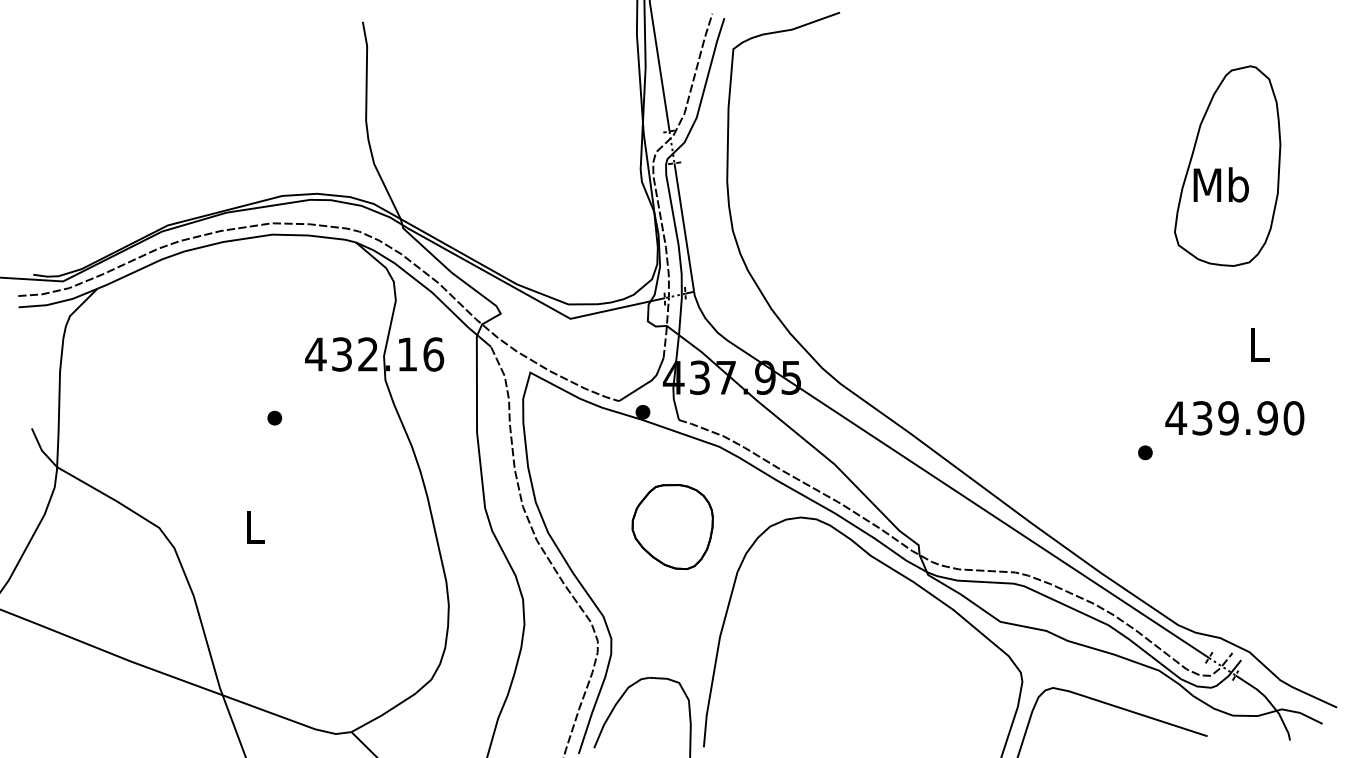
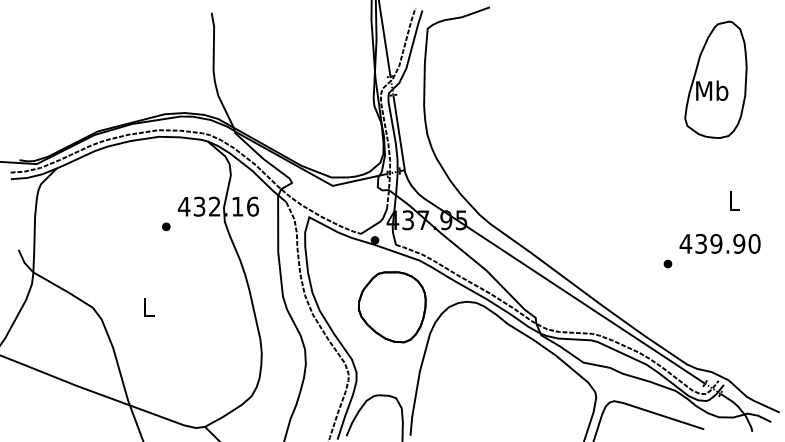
part: (1226, 165) -> (715, 79), moved
part: (275, 417) -> (166, 226), moved
part: (673, 527) -> (392, 307), size x1.43

